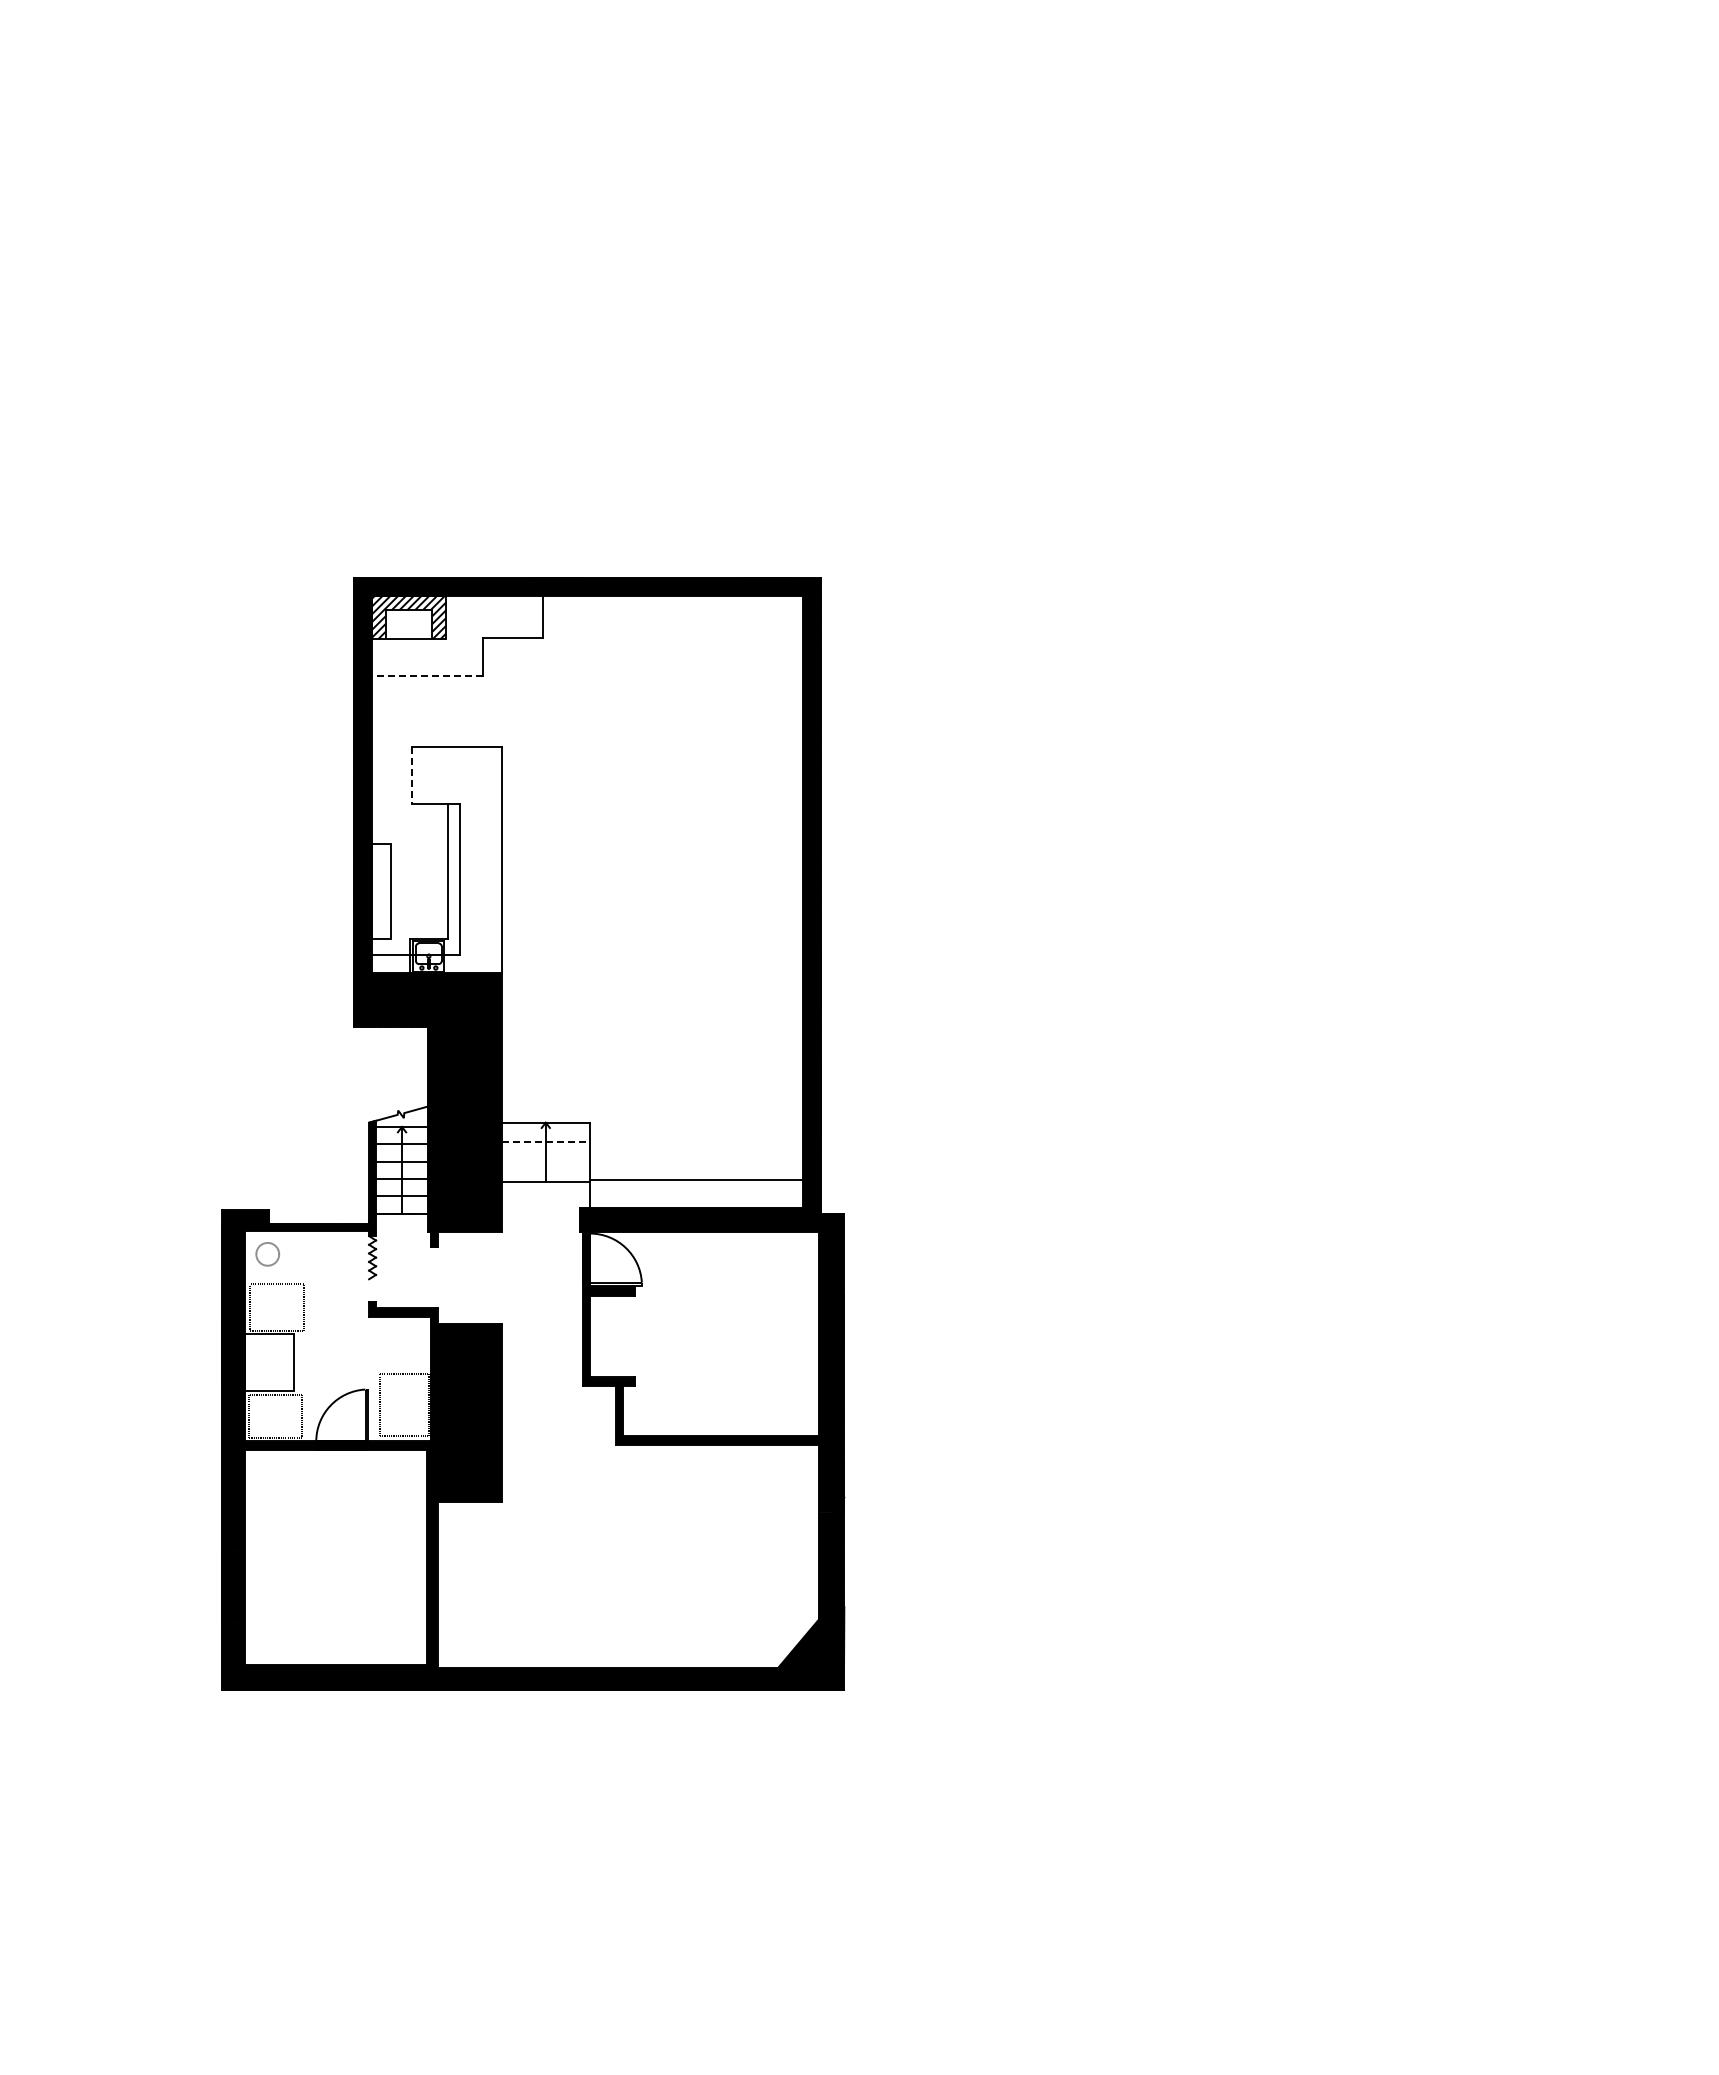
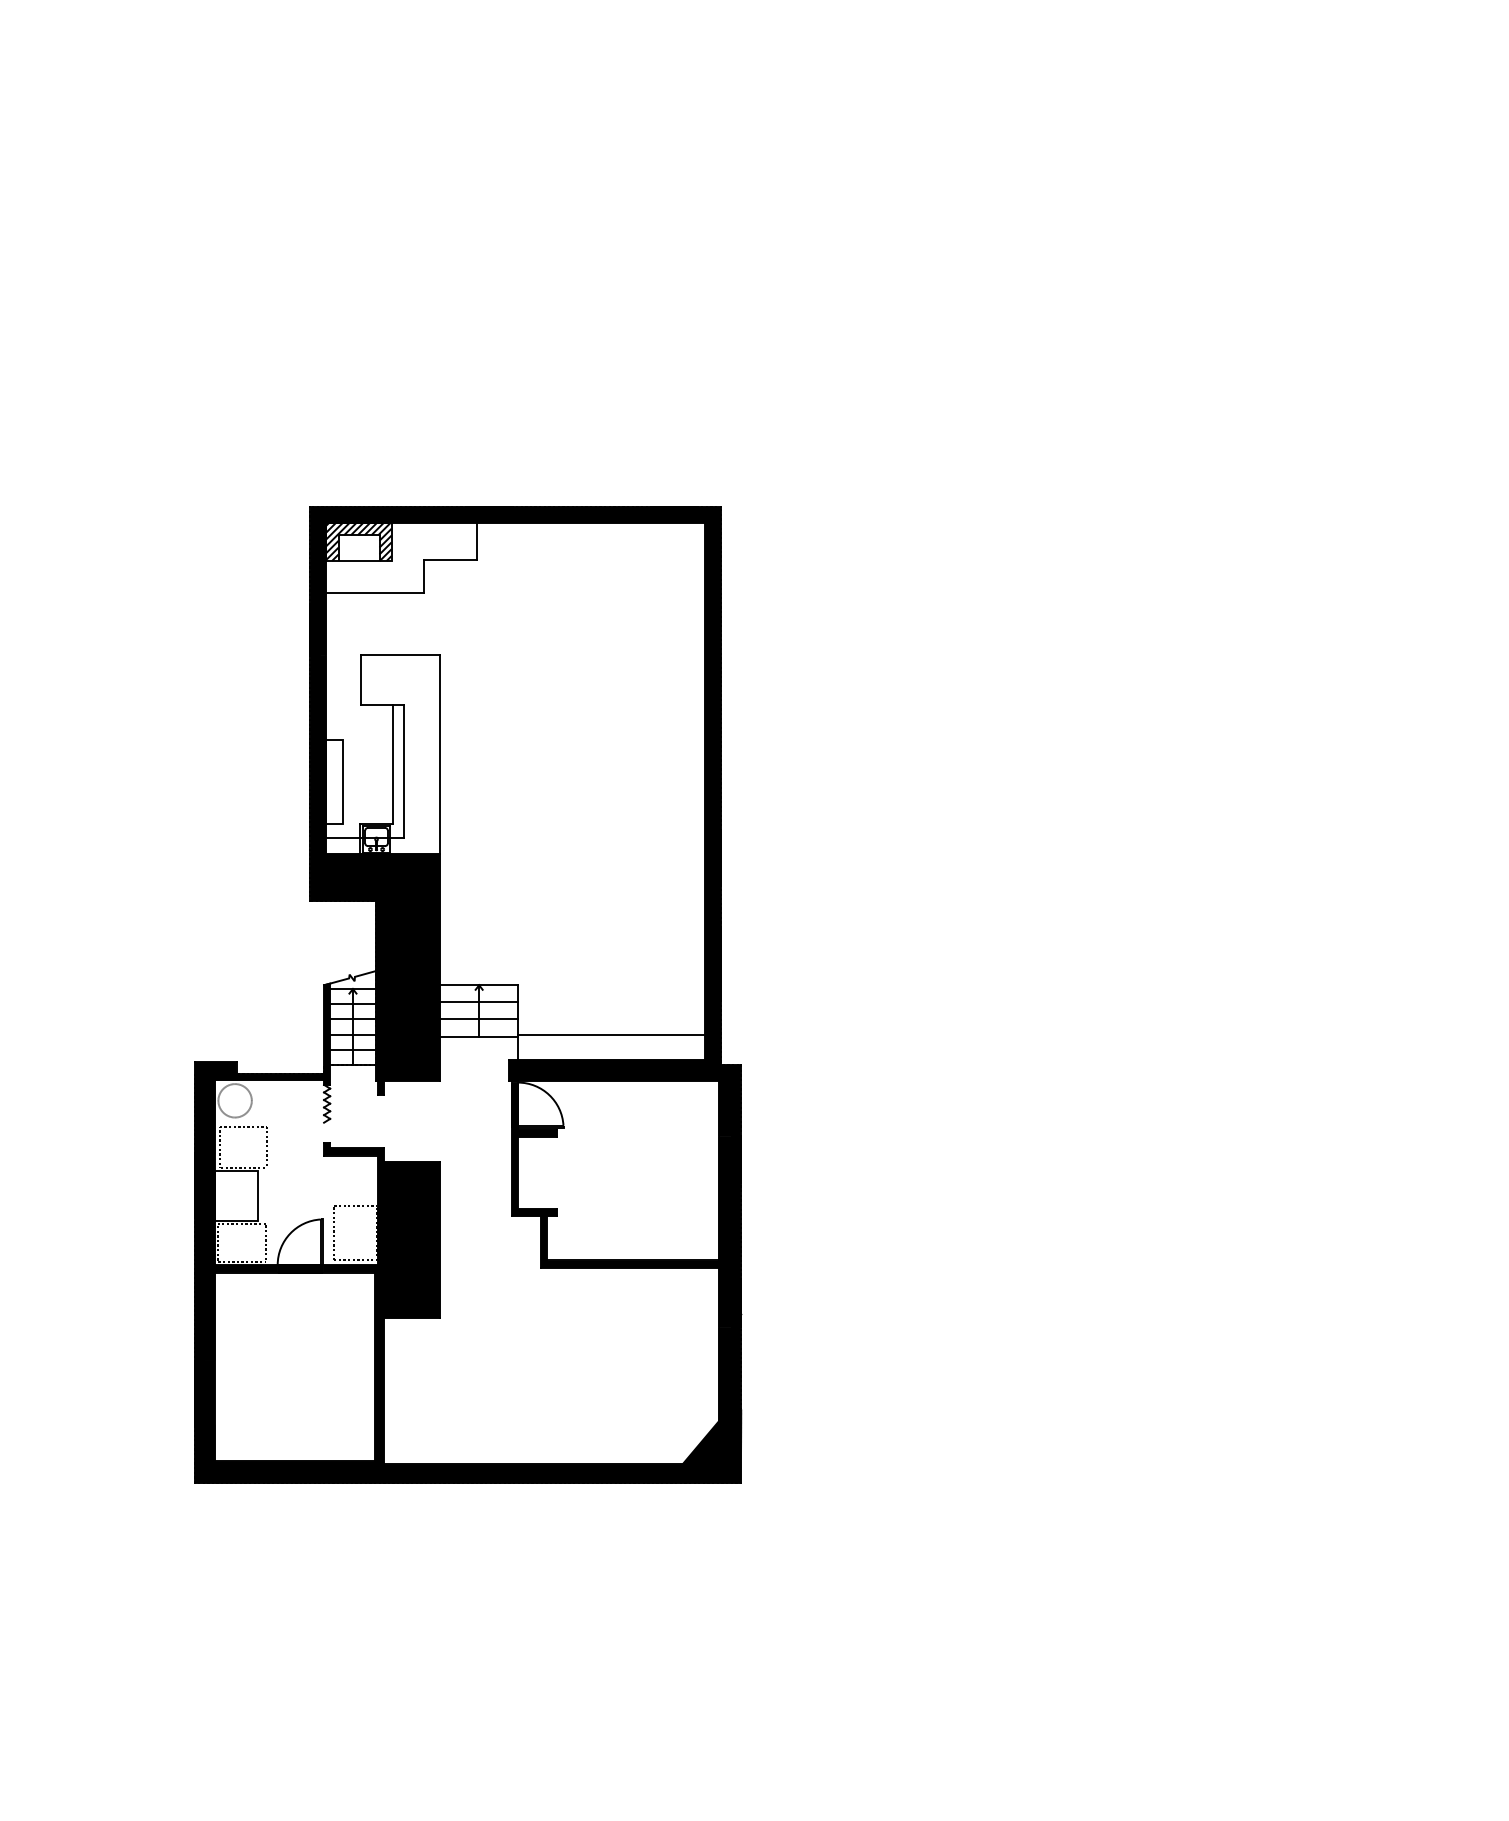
line: (426, 675) -> (374, 592), dashed -> solid
line: (411, 775) -> (361, 680), dashed -> solid
line: (546, 1141) -> (479, 1001), dashed -> solid
line: (545, 1160) -> (478, 1018), added
circle: (267, 1254) -> (234, 1100), size x1.67

